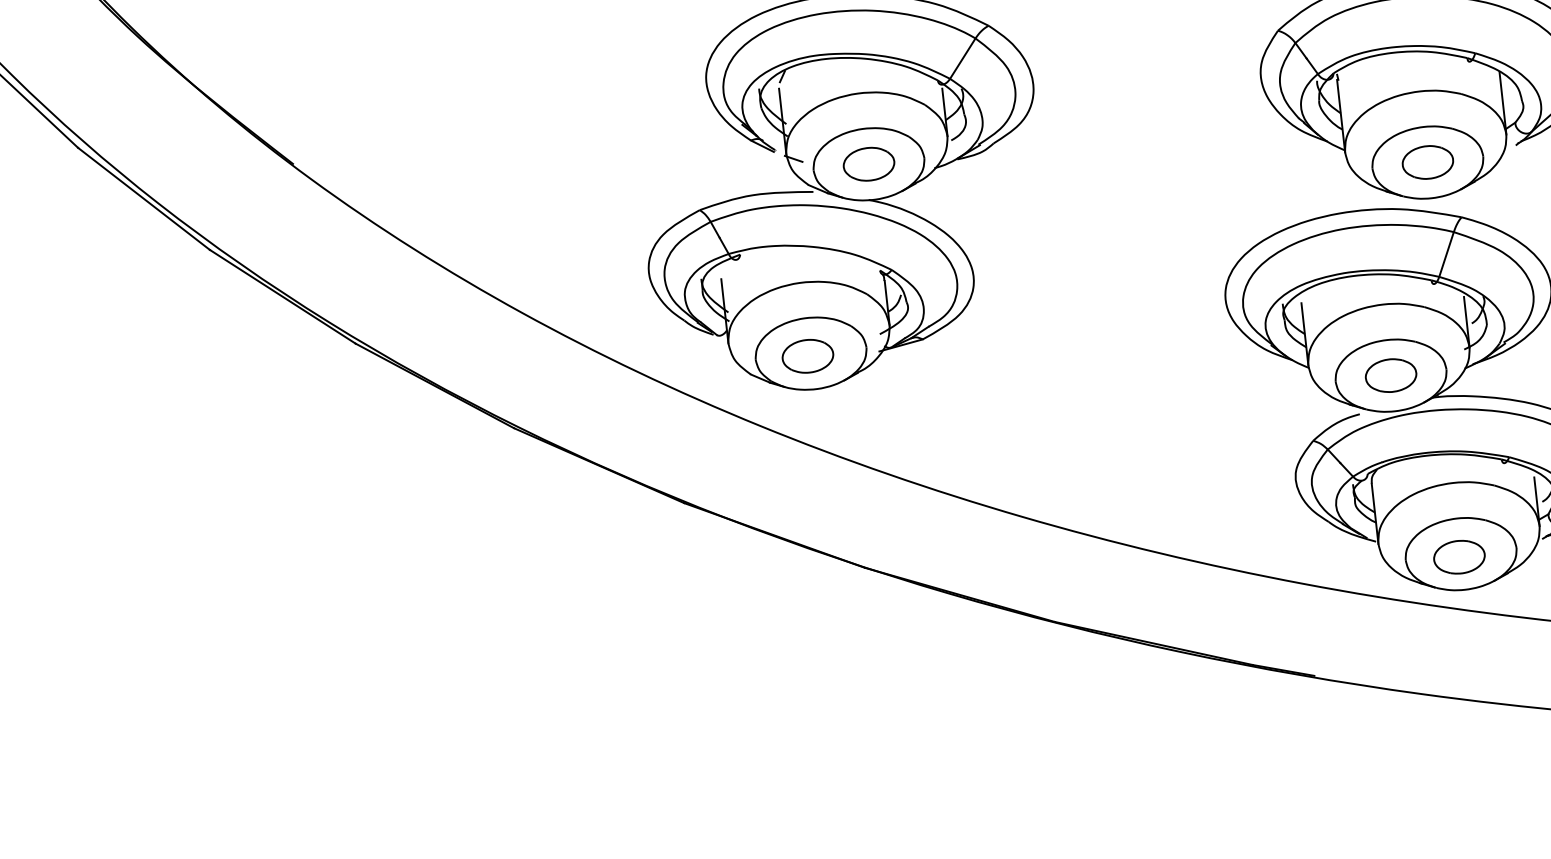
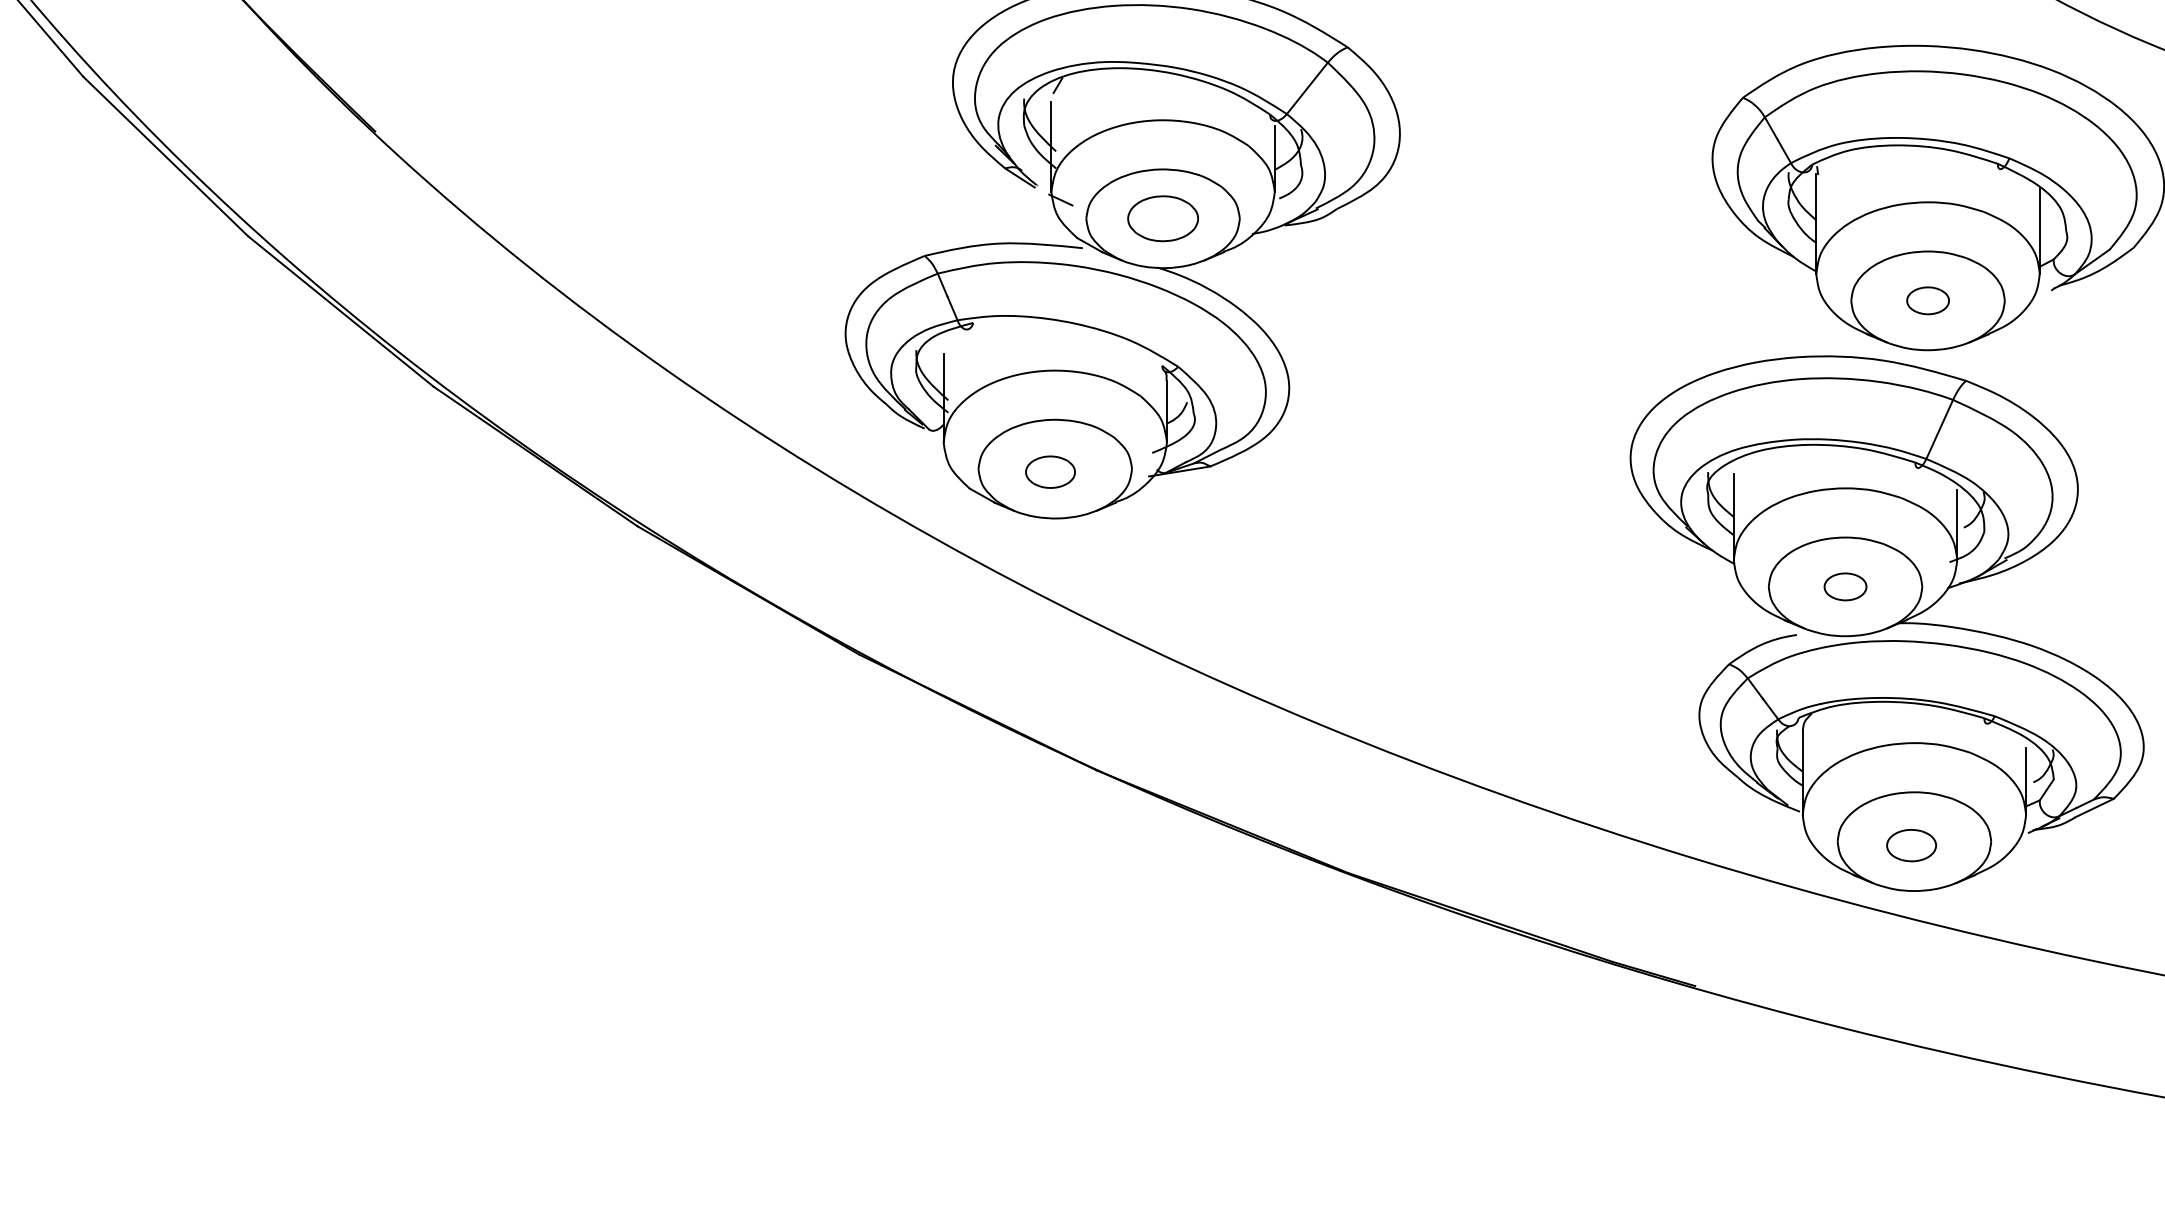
part: (1427, 162) -> (1927, 300), size x0.6
part: (807, 355) -> (1050, 471), size x0.7
part: (1391, 375) -> (1845, 586), size x0.6
part: (1459, 557) -> (1911, 845), size x0.7

